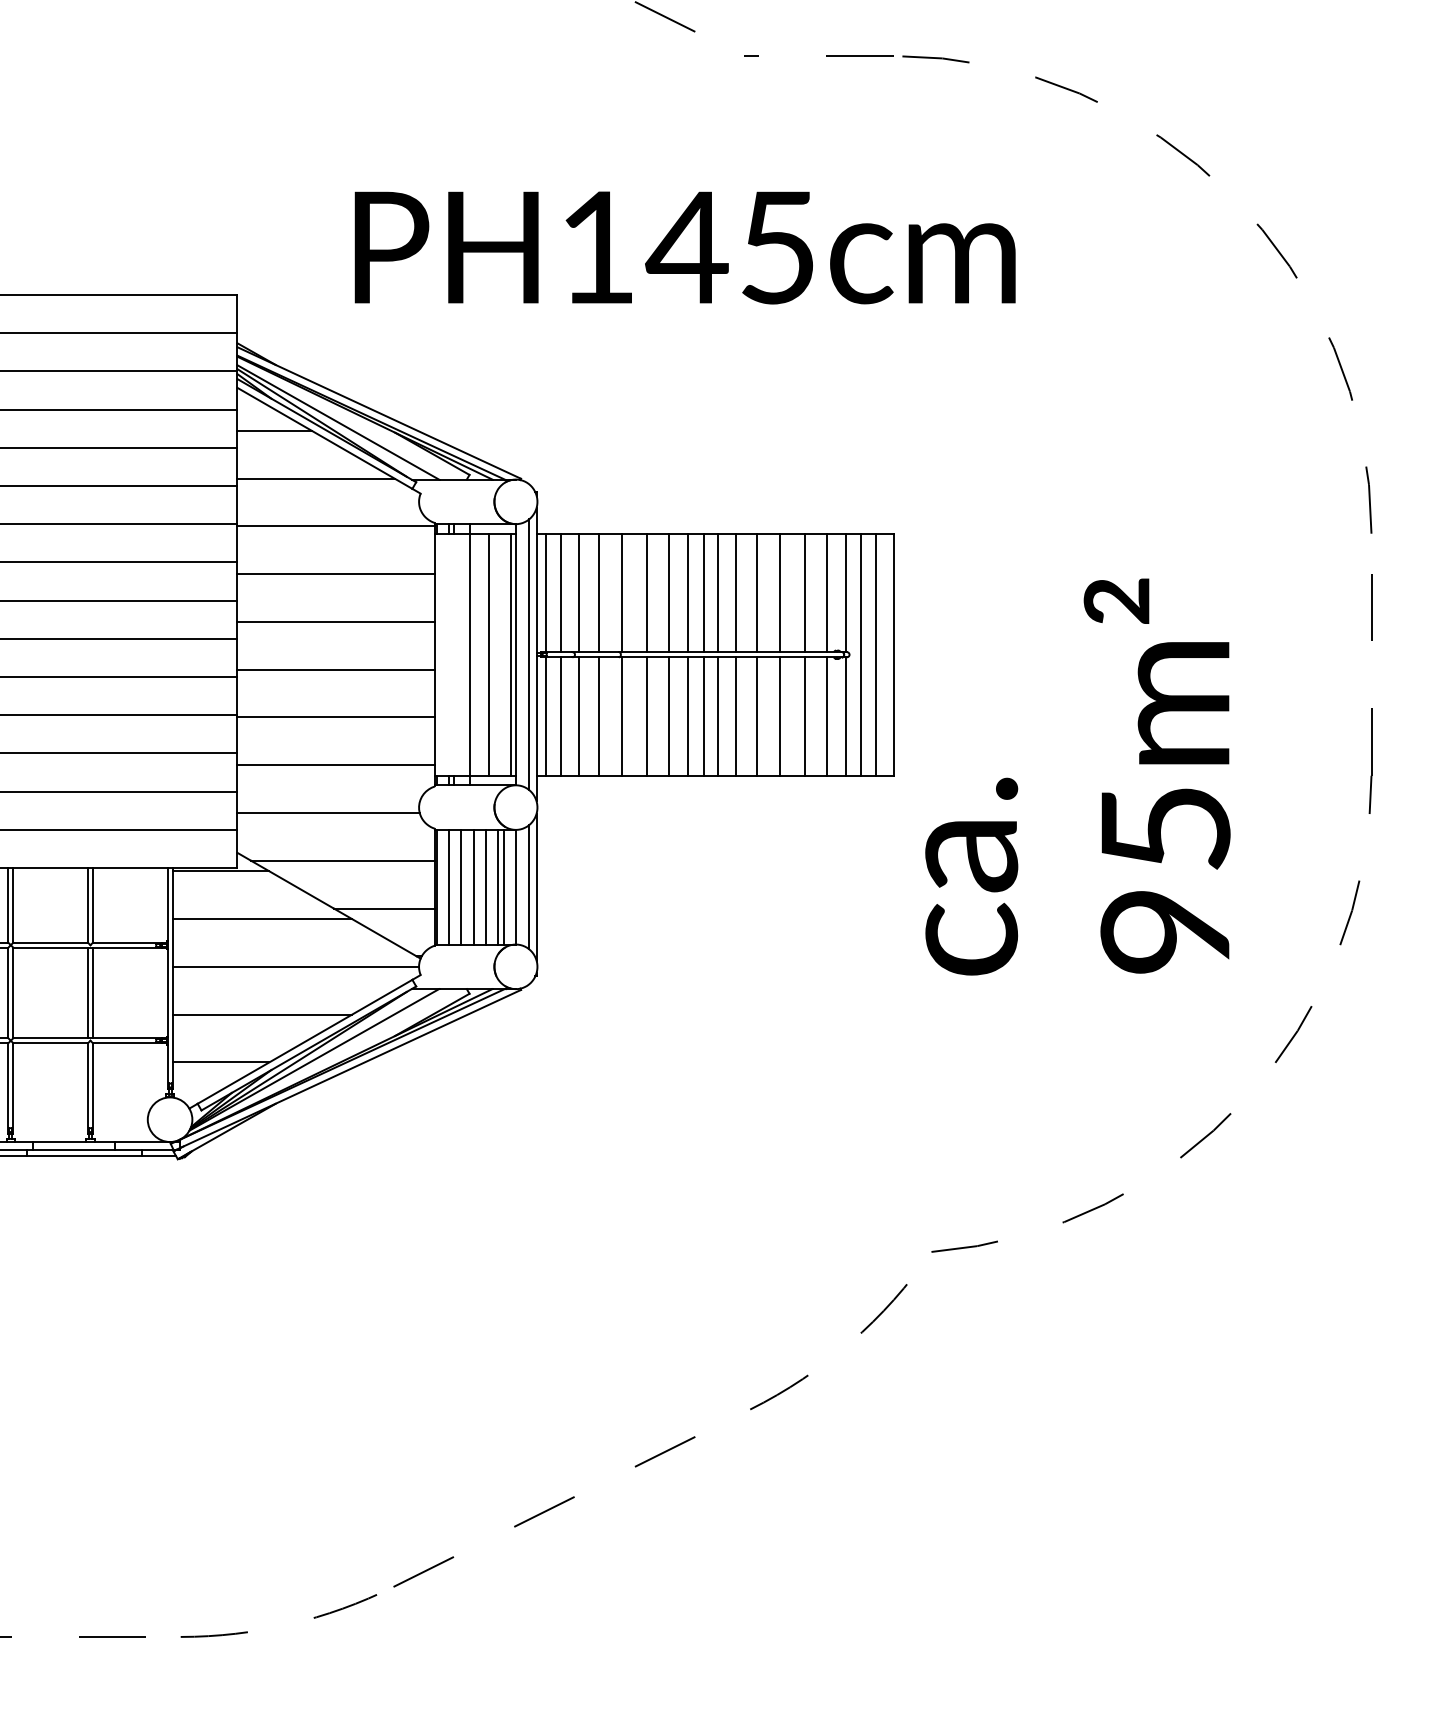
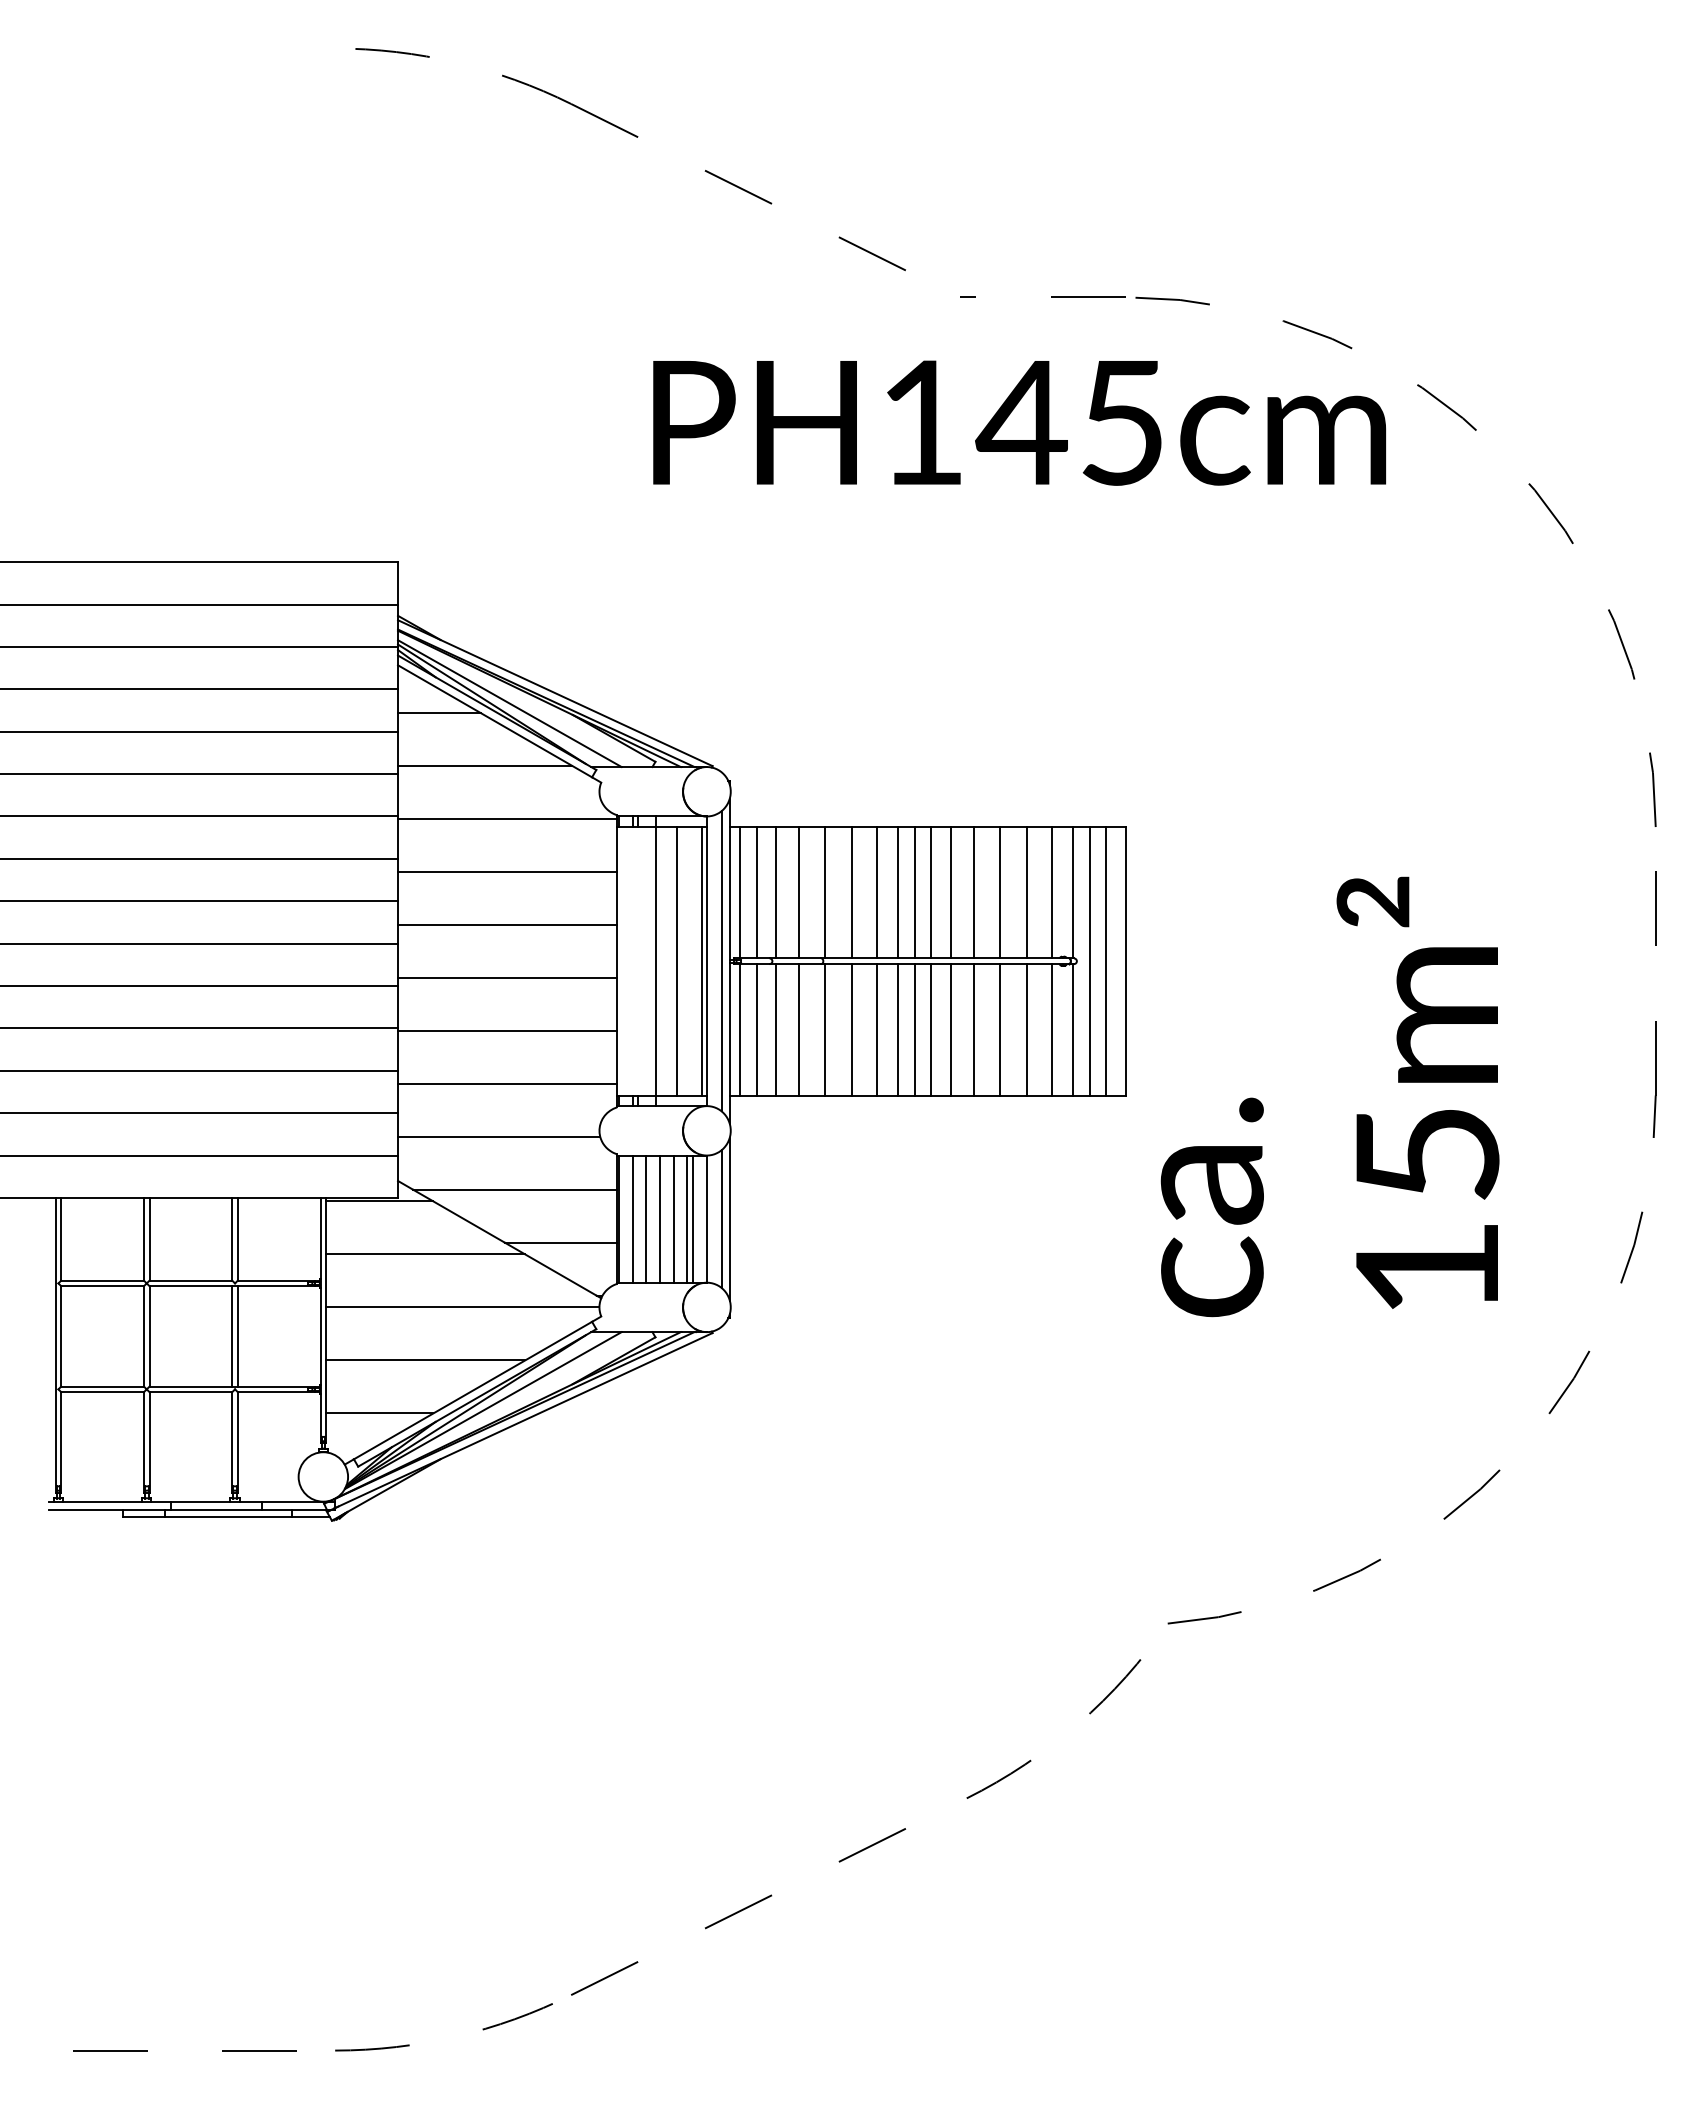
text: (685, 247) -> (1019, 422), moved
text: (1164, 931) -> (1426, 1268), 95m² -> 15m²

